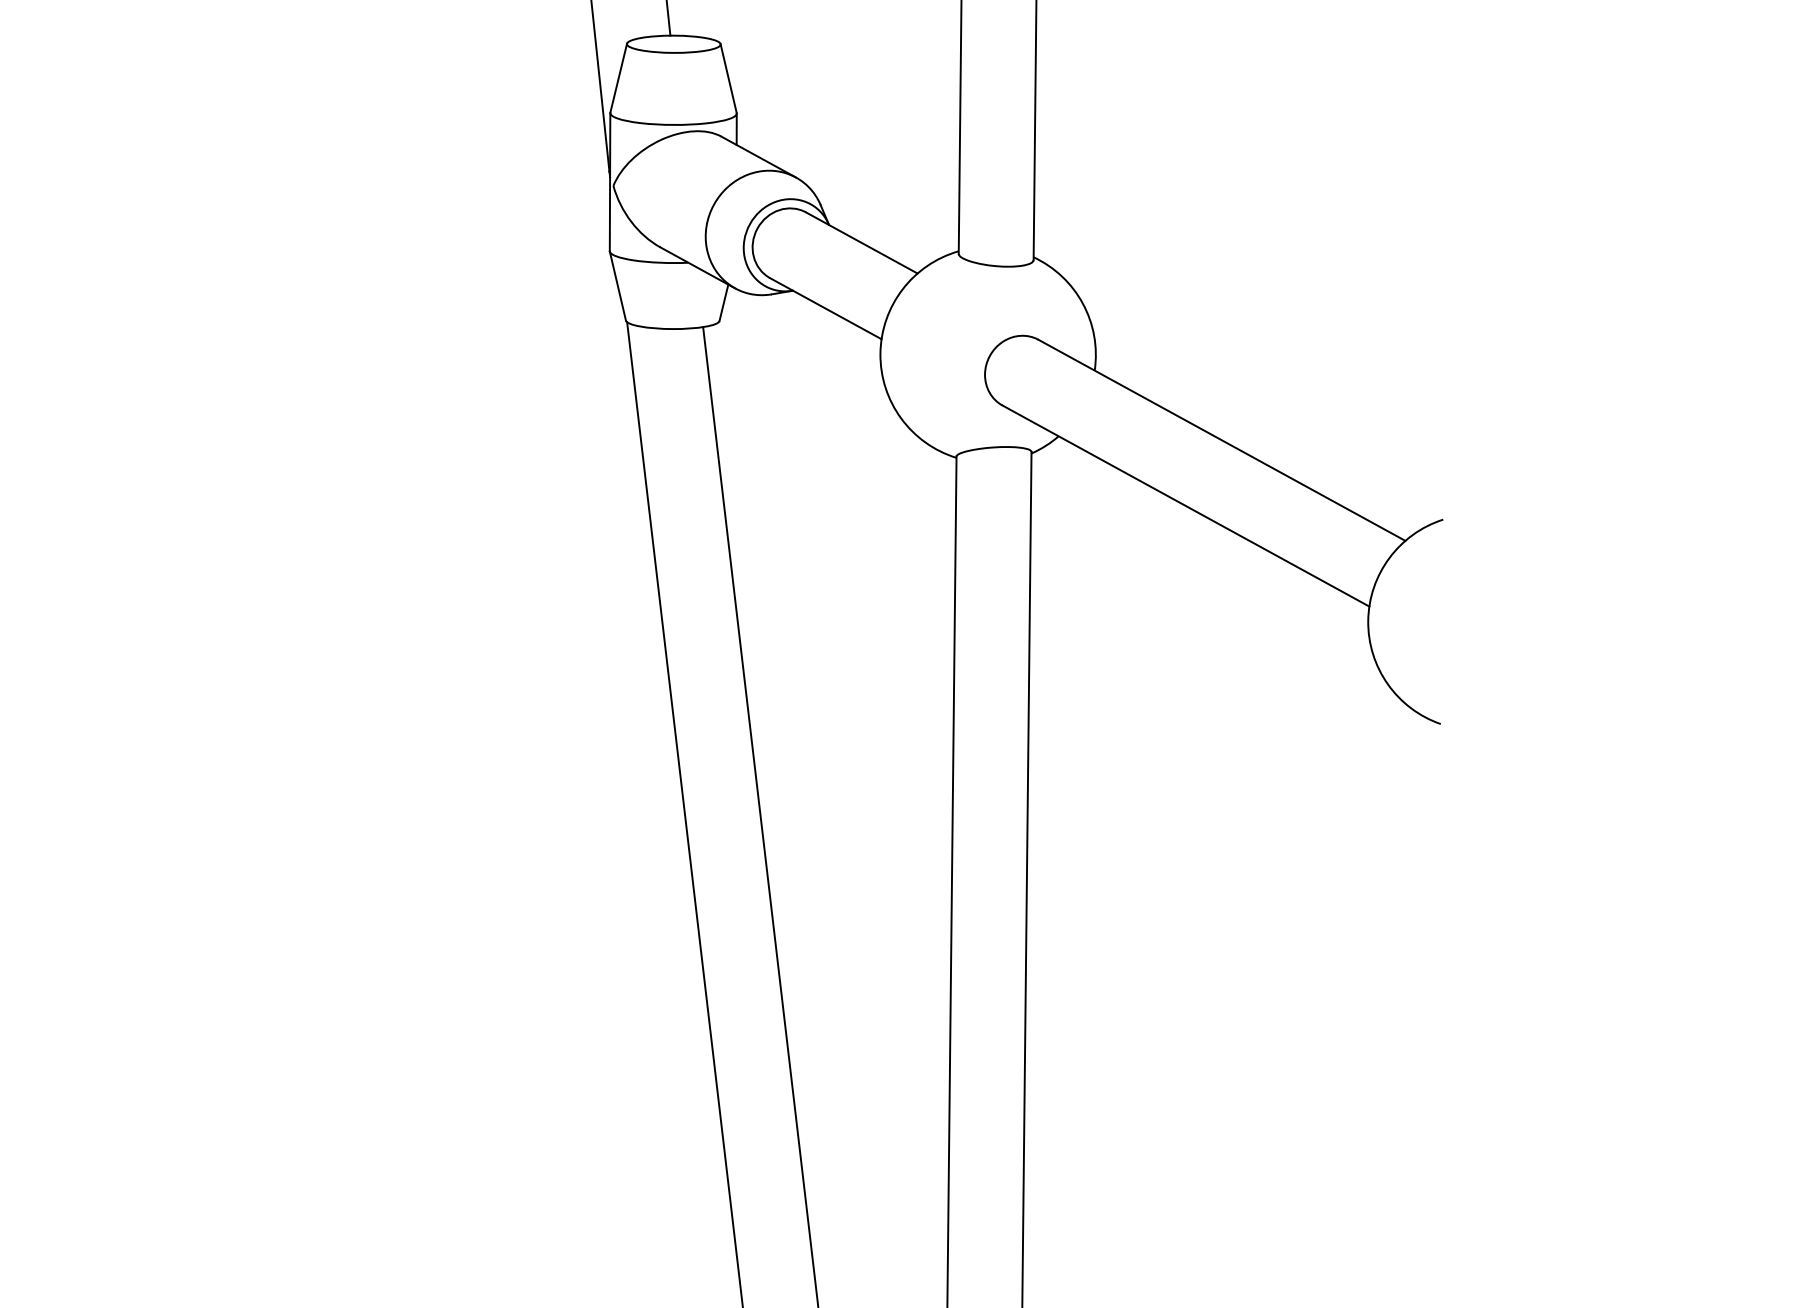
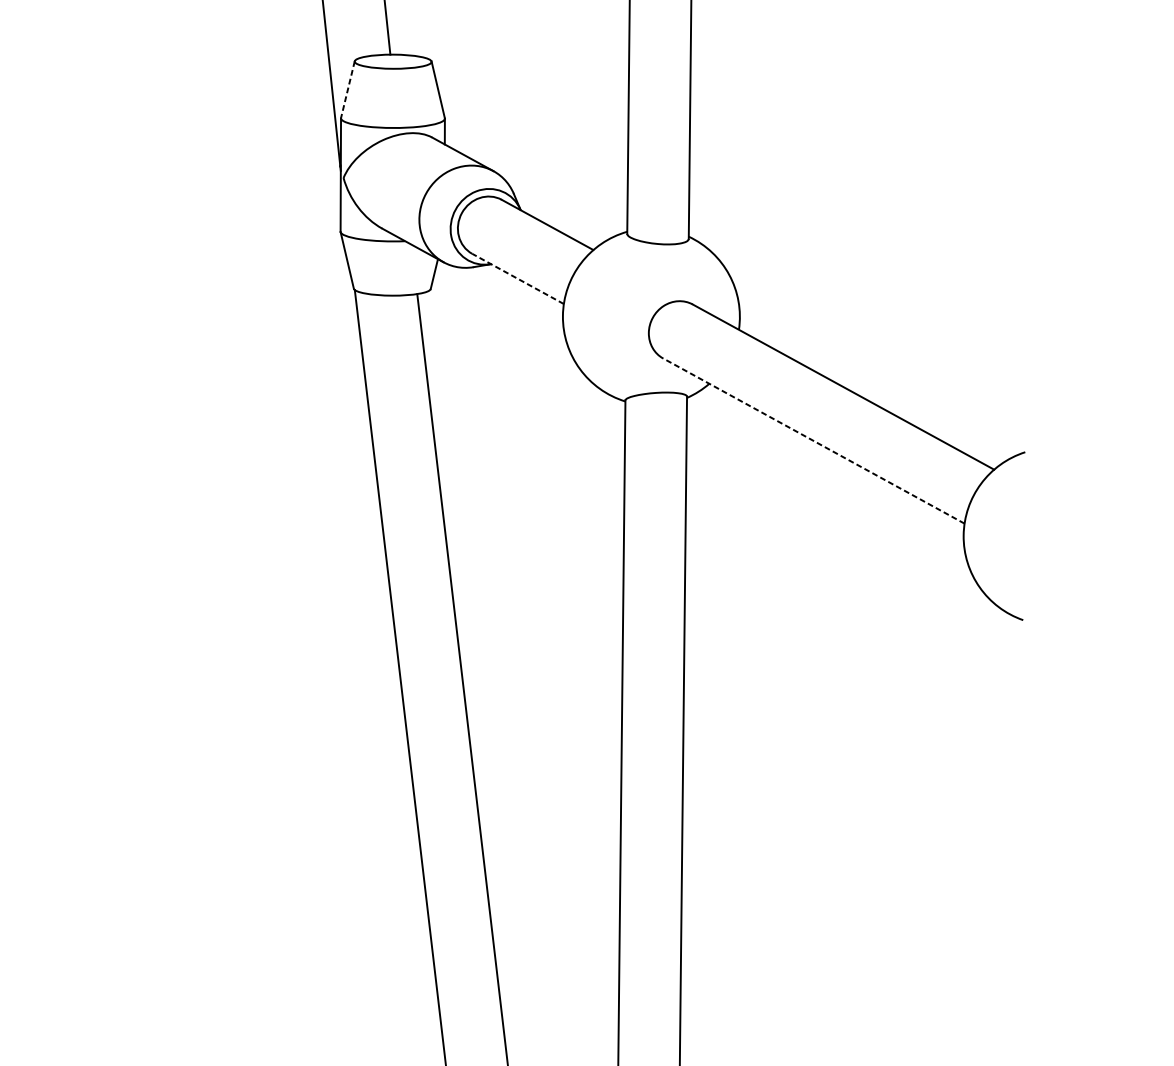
line: (618, 78) -> (347, 89), solid -> dashed
line: (825, 308) -> (517, 278), solid -> dashed
line: (1185, 505) -> (813, 440), solid -> dashed

